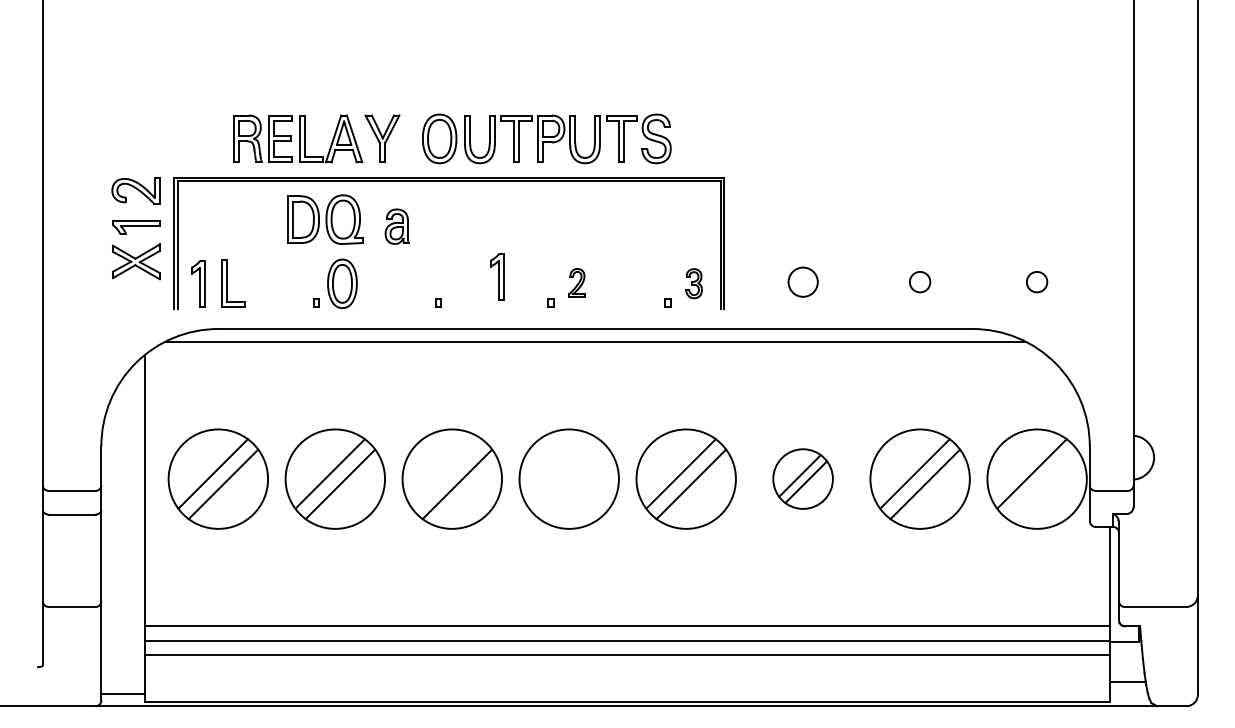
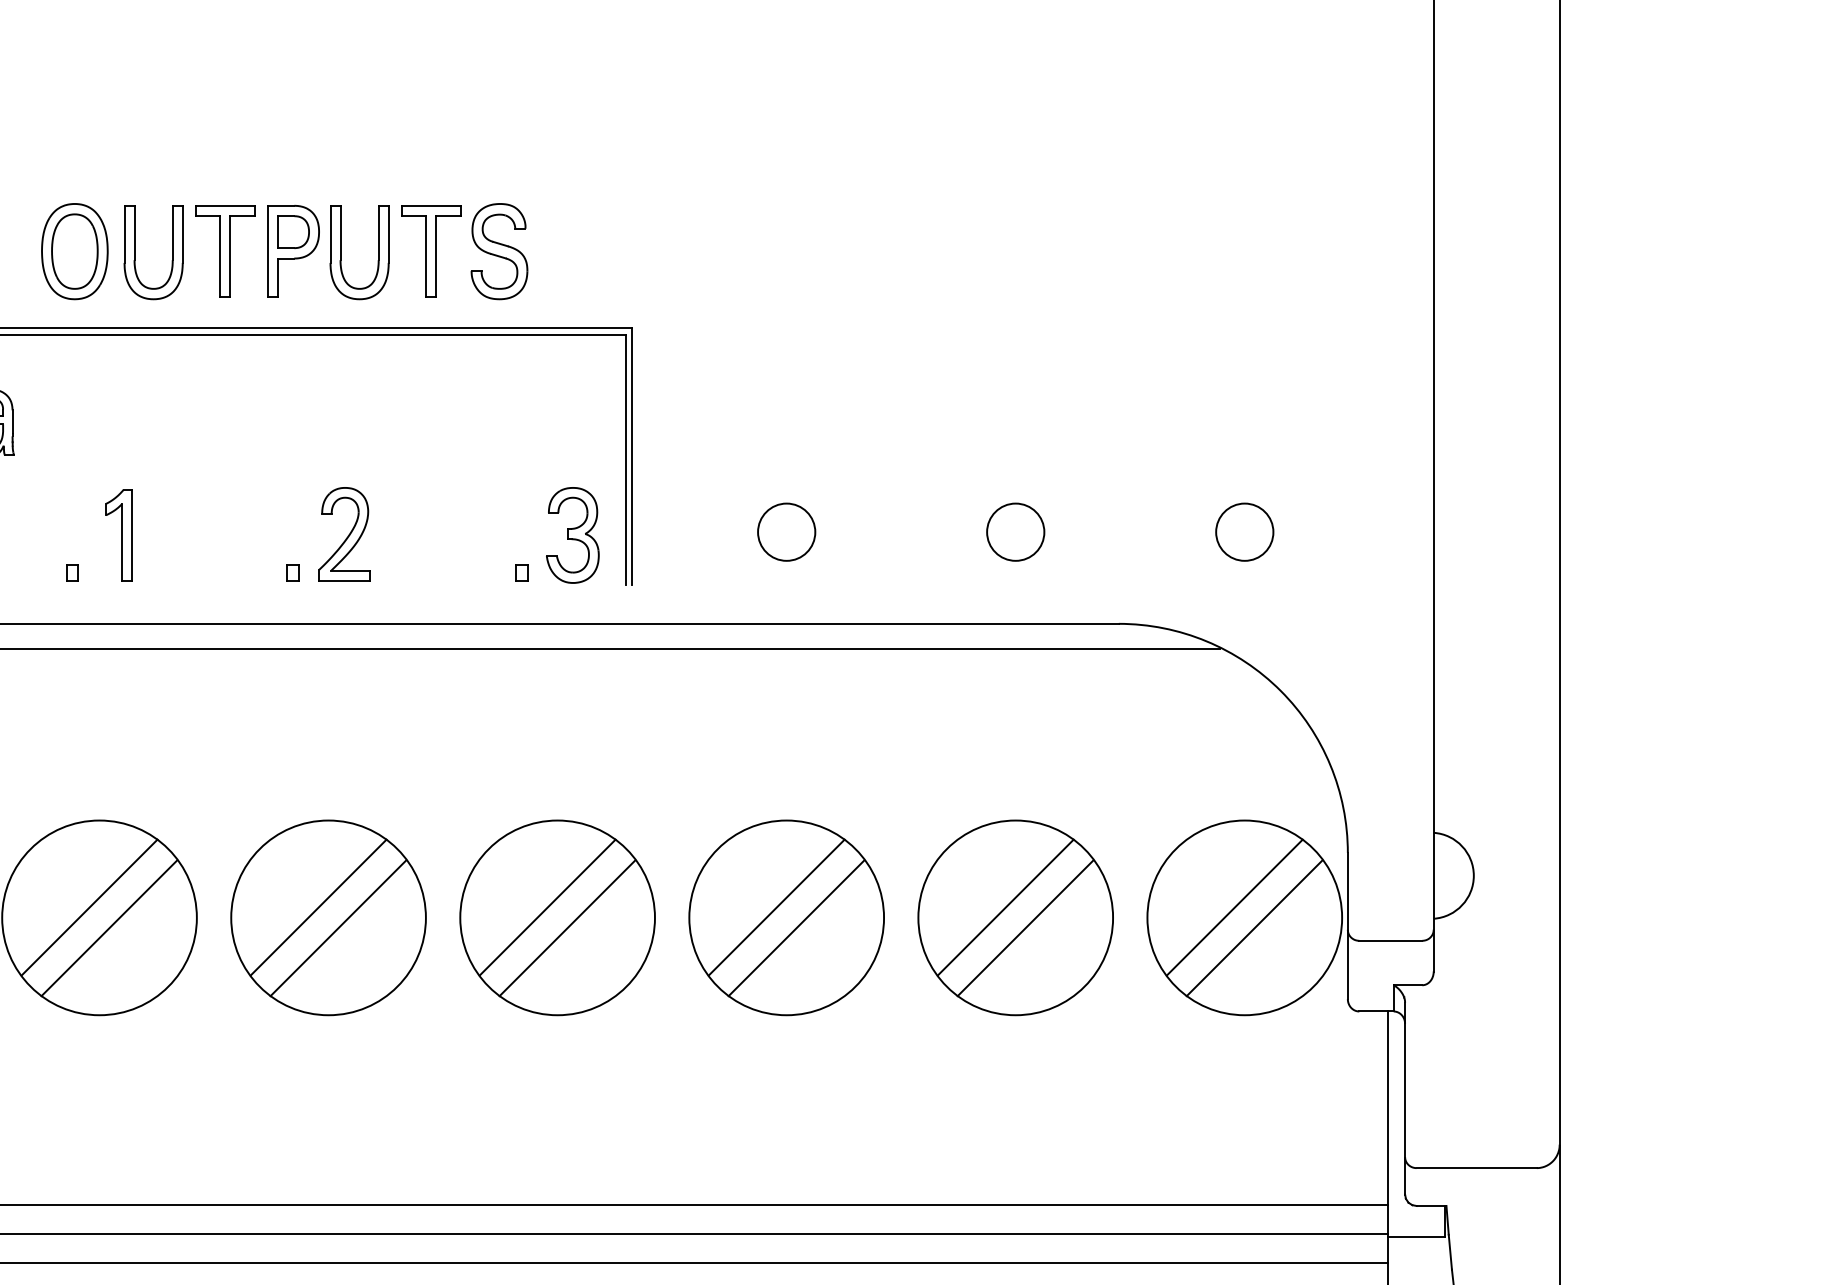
part: (497, 276) -> (119, 534), moved
circle: (919, 281) -> (1014, 530), size x1.43
circle: (1036, 281) -> (1243, 530), size x1.43
part: (576, 282) -> (342, 532), size x1.67
part: (693, 283) -> (571, 534), size x1.67
line: (446, 473) -> (88, 906), added
line: (563, 473) -> (317, 906), added
part: (802, 478) -> (785, 916), size x1.67
line: (573, 484) -> (336, 928), added
line: (1041, 484) -> (1253, 928), added

